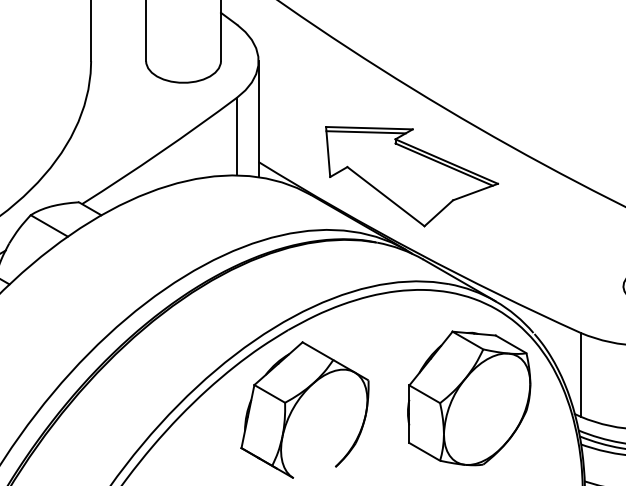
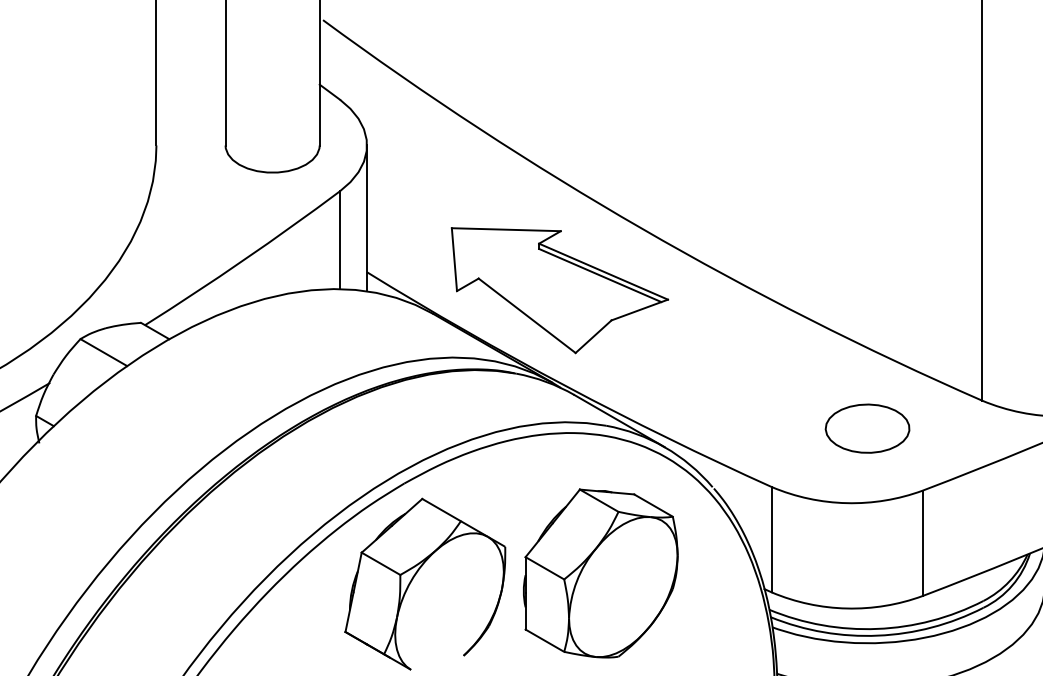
line: (366, 132) -> (502, 234), removed
part: (468, 398) -> (600, 573), moved

